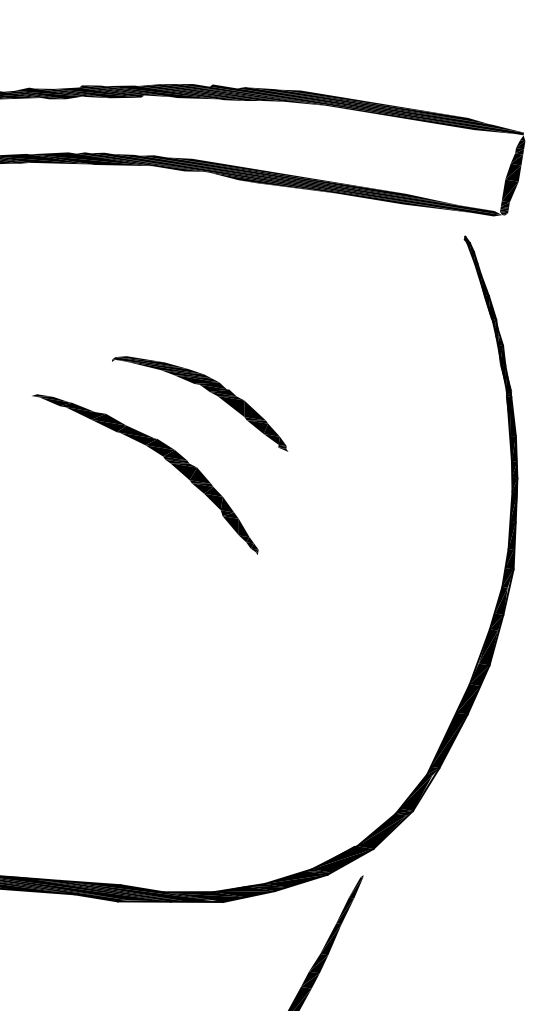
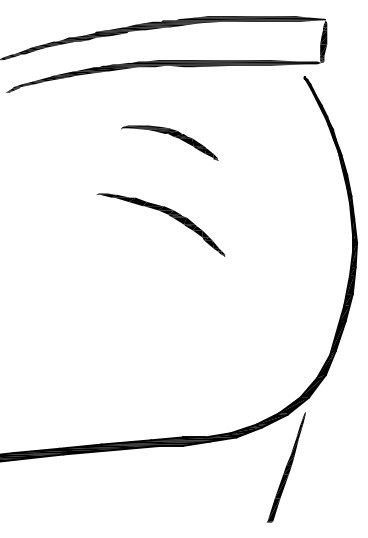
part: (207, 390) -> (172, 136), moved

